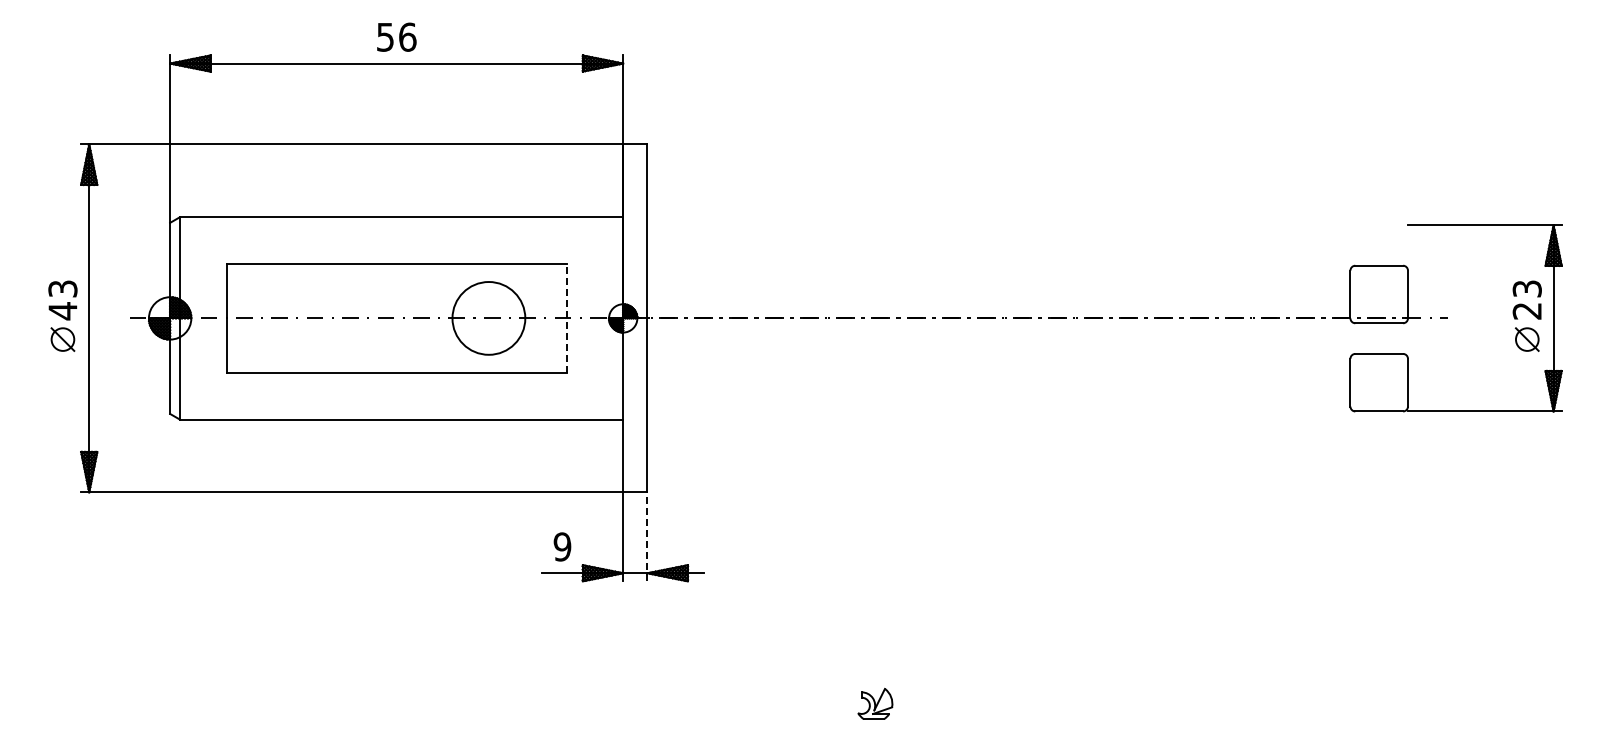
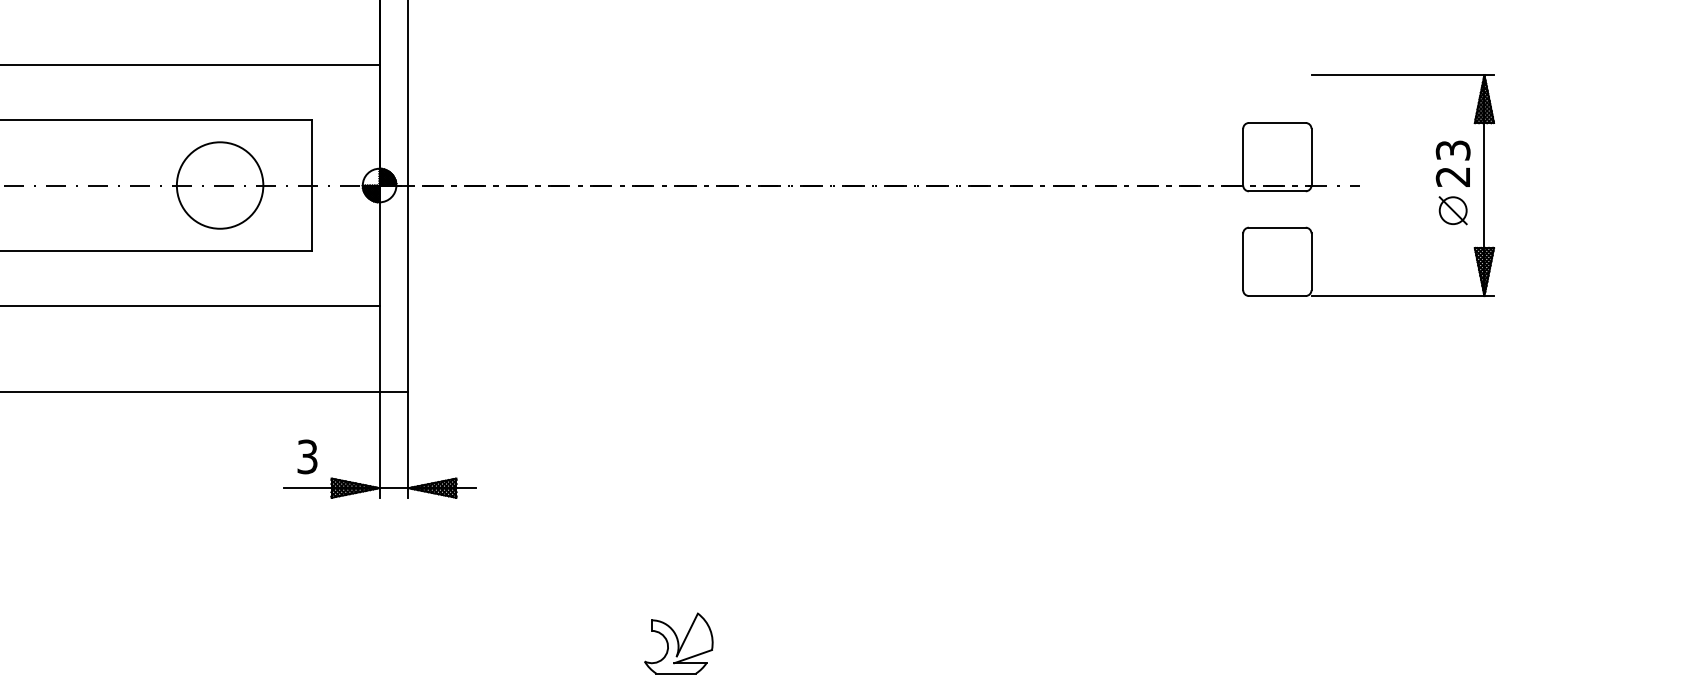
line: (566, 318) -> (312, 185), dashed -> solid
line: (647, 536) -> (408, 444), dashed -> solid
text: (562, 546) -> (307, 456), 9 -> 3
part: (875, 703) -> (679, 642), size x1.67

